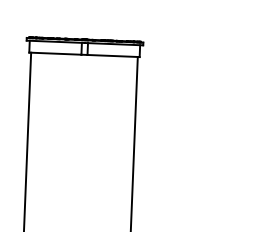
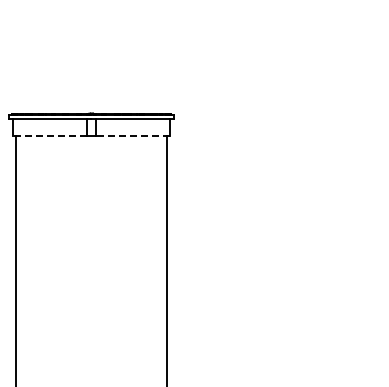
line: (54, 53) -> (49, 135), solid -> dashed
line: (113, 55) -> (132, 135), solid -> dashed

